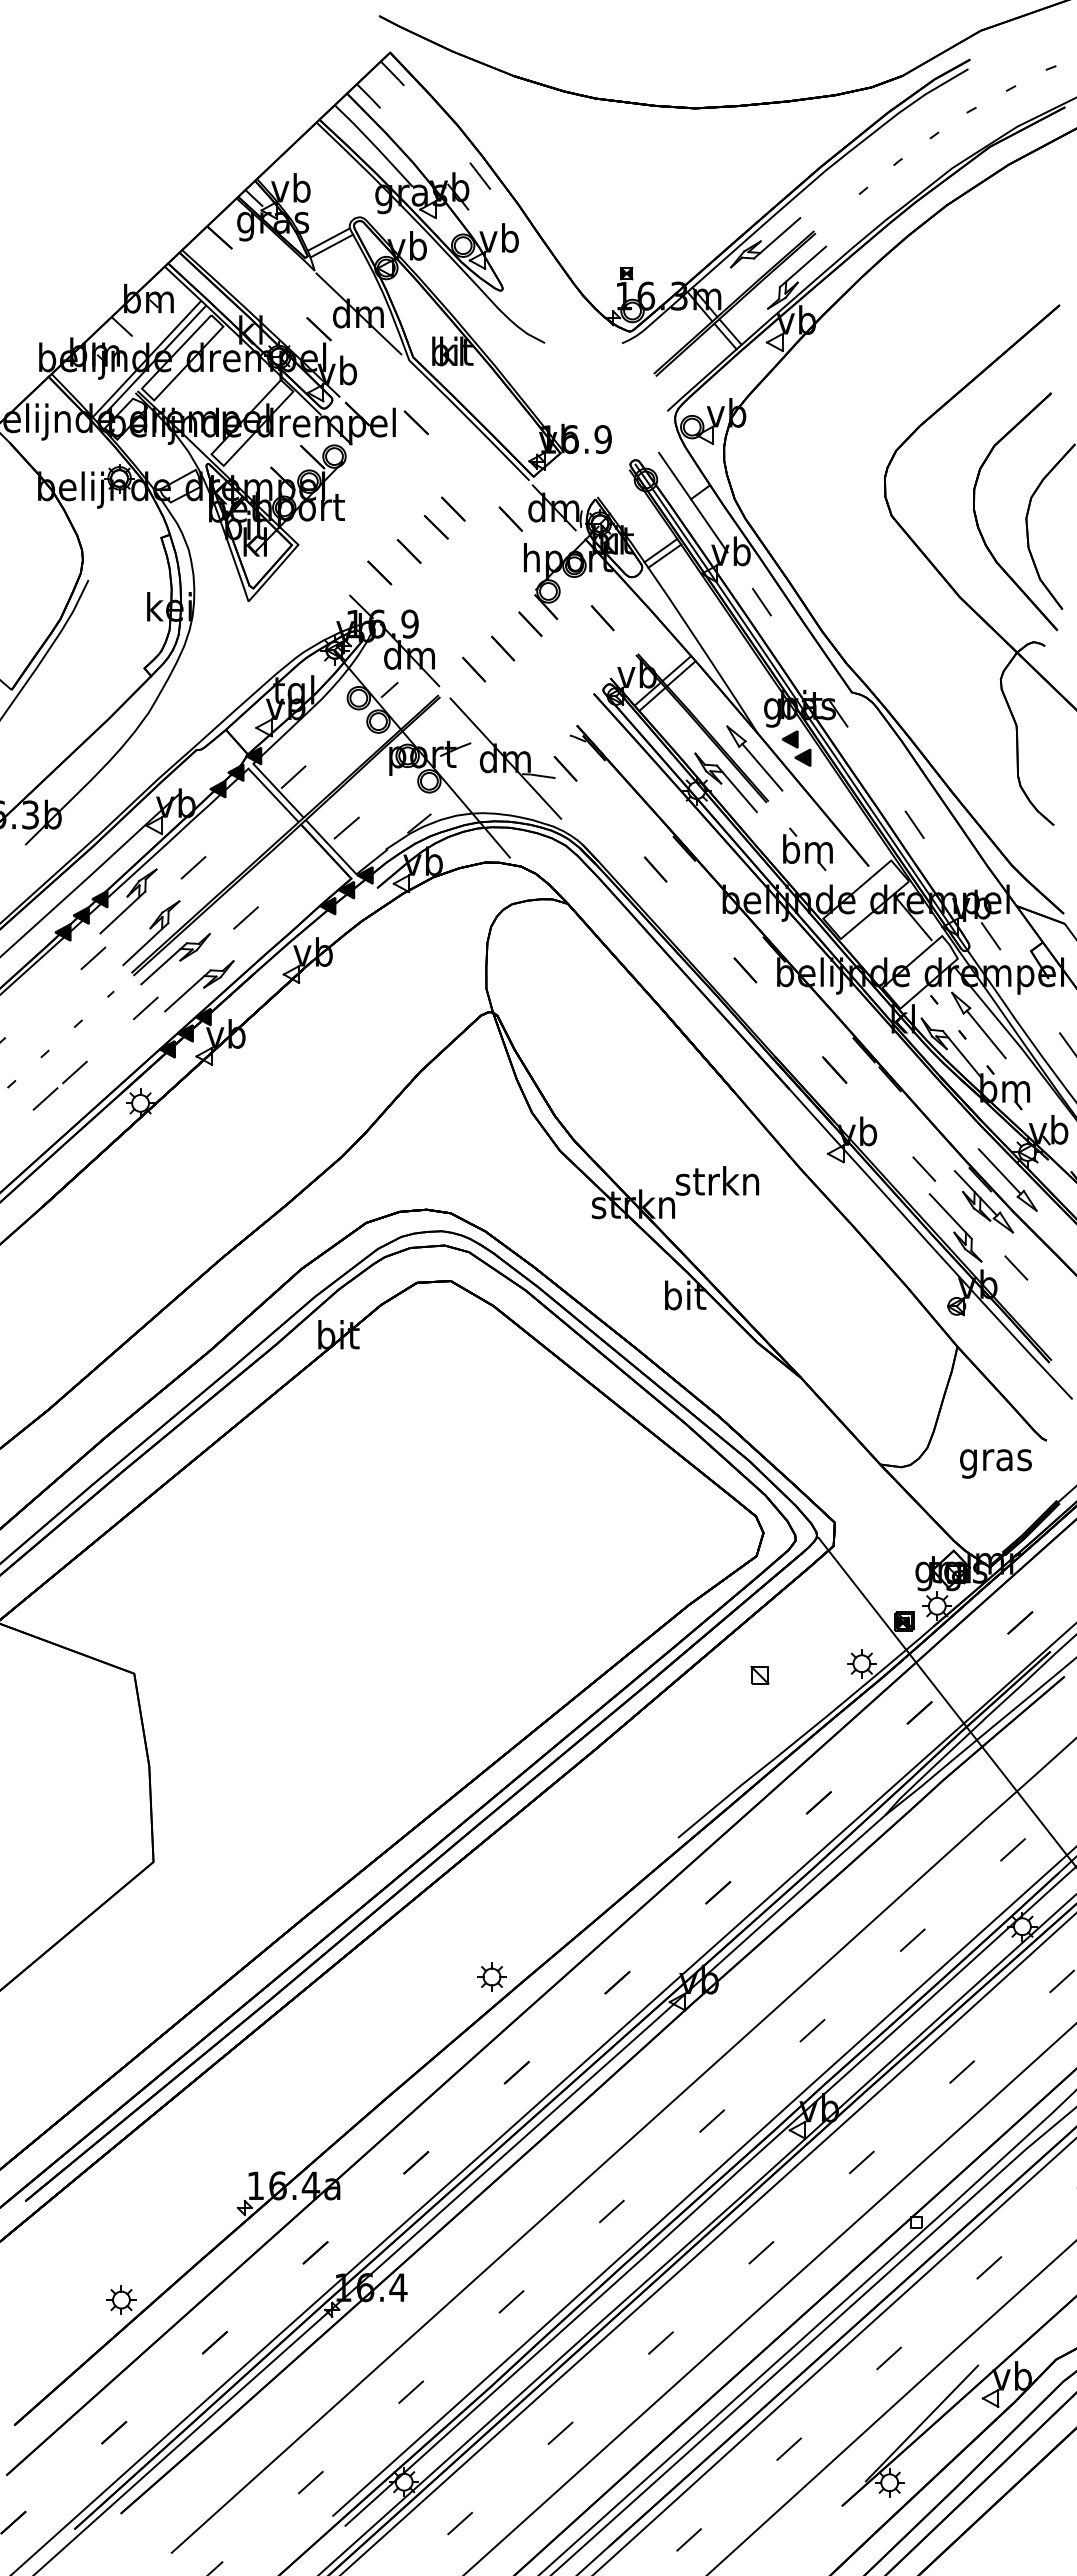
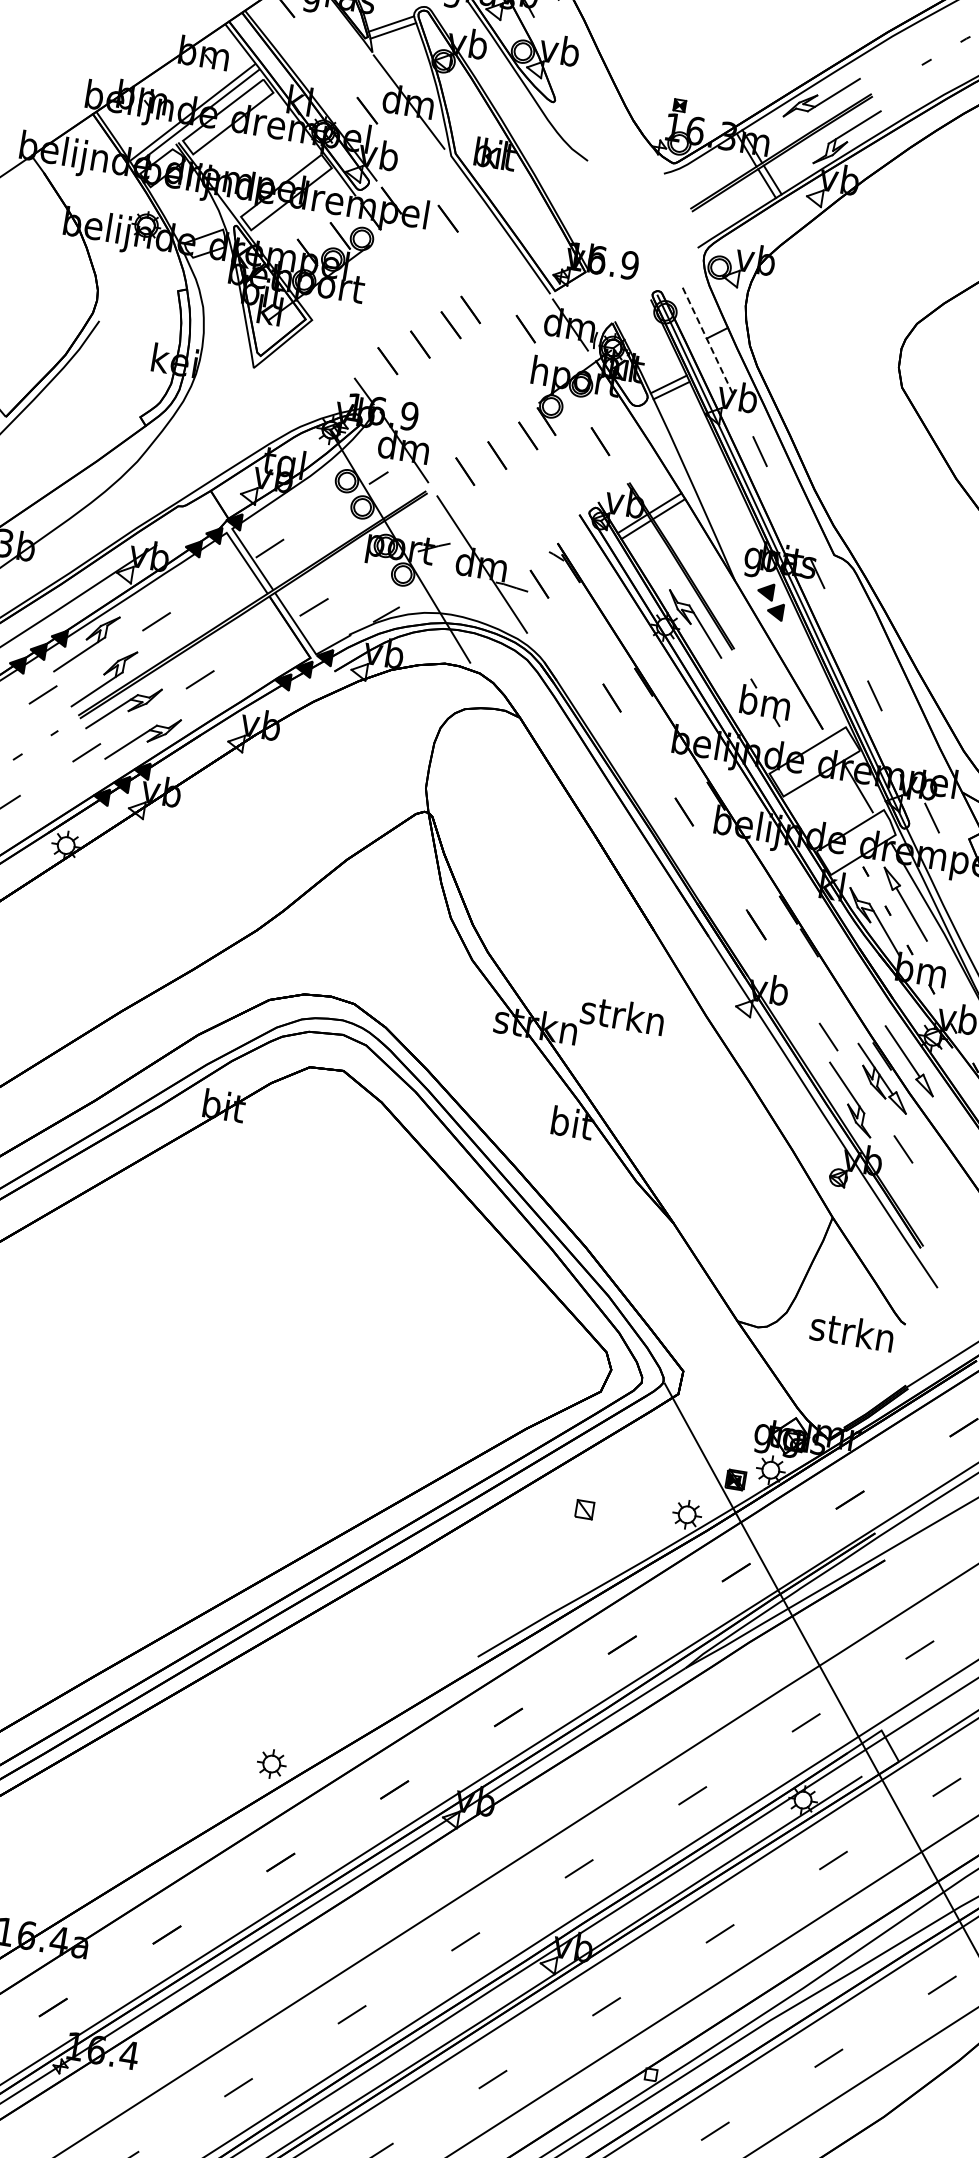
line: (121, 326) -> (172, 76), removed
line: (693, 503) -> (708, 343), solid -> dashed
part: (754, 758) -> (727, 604), removed
text: (994, 1459) -> (851, 1334), gras -> strkn

